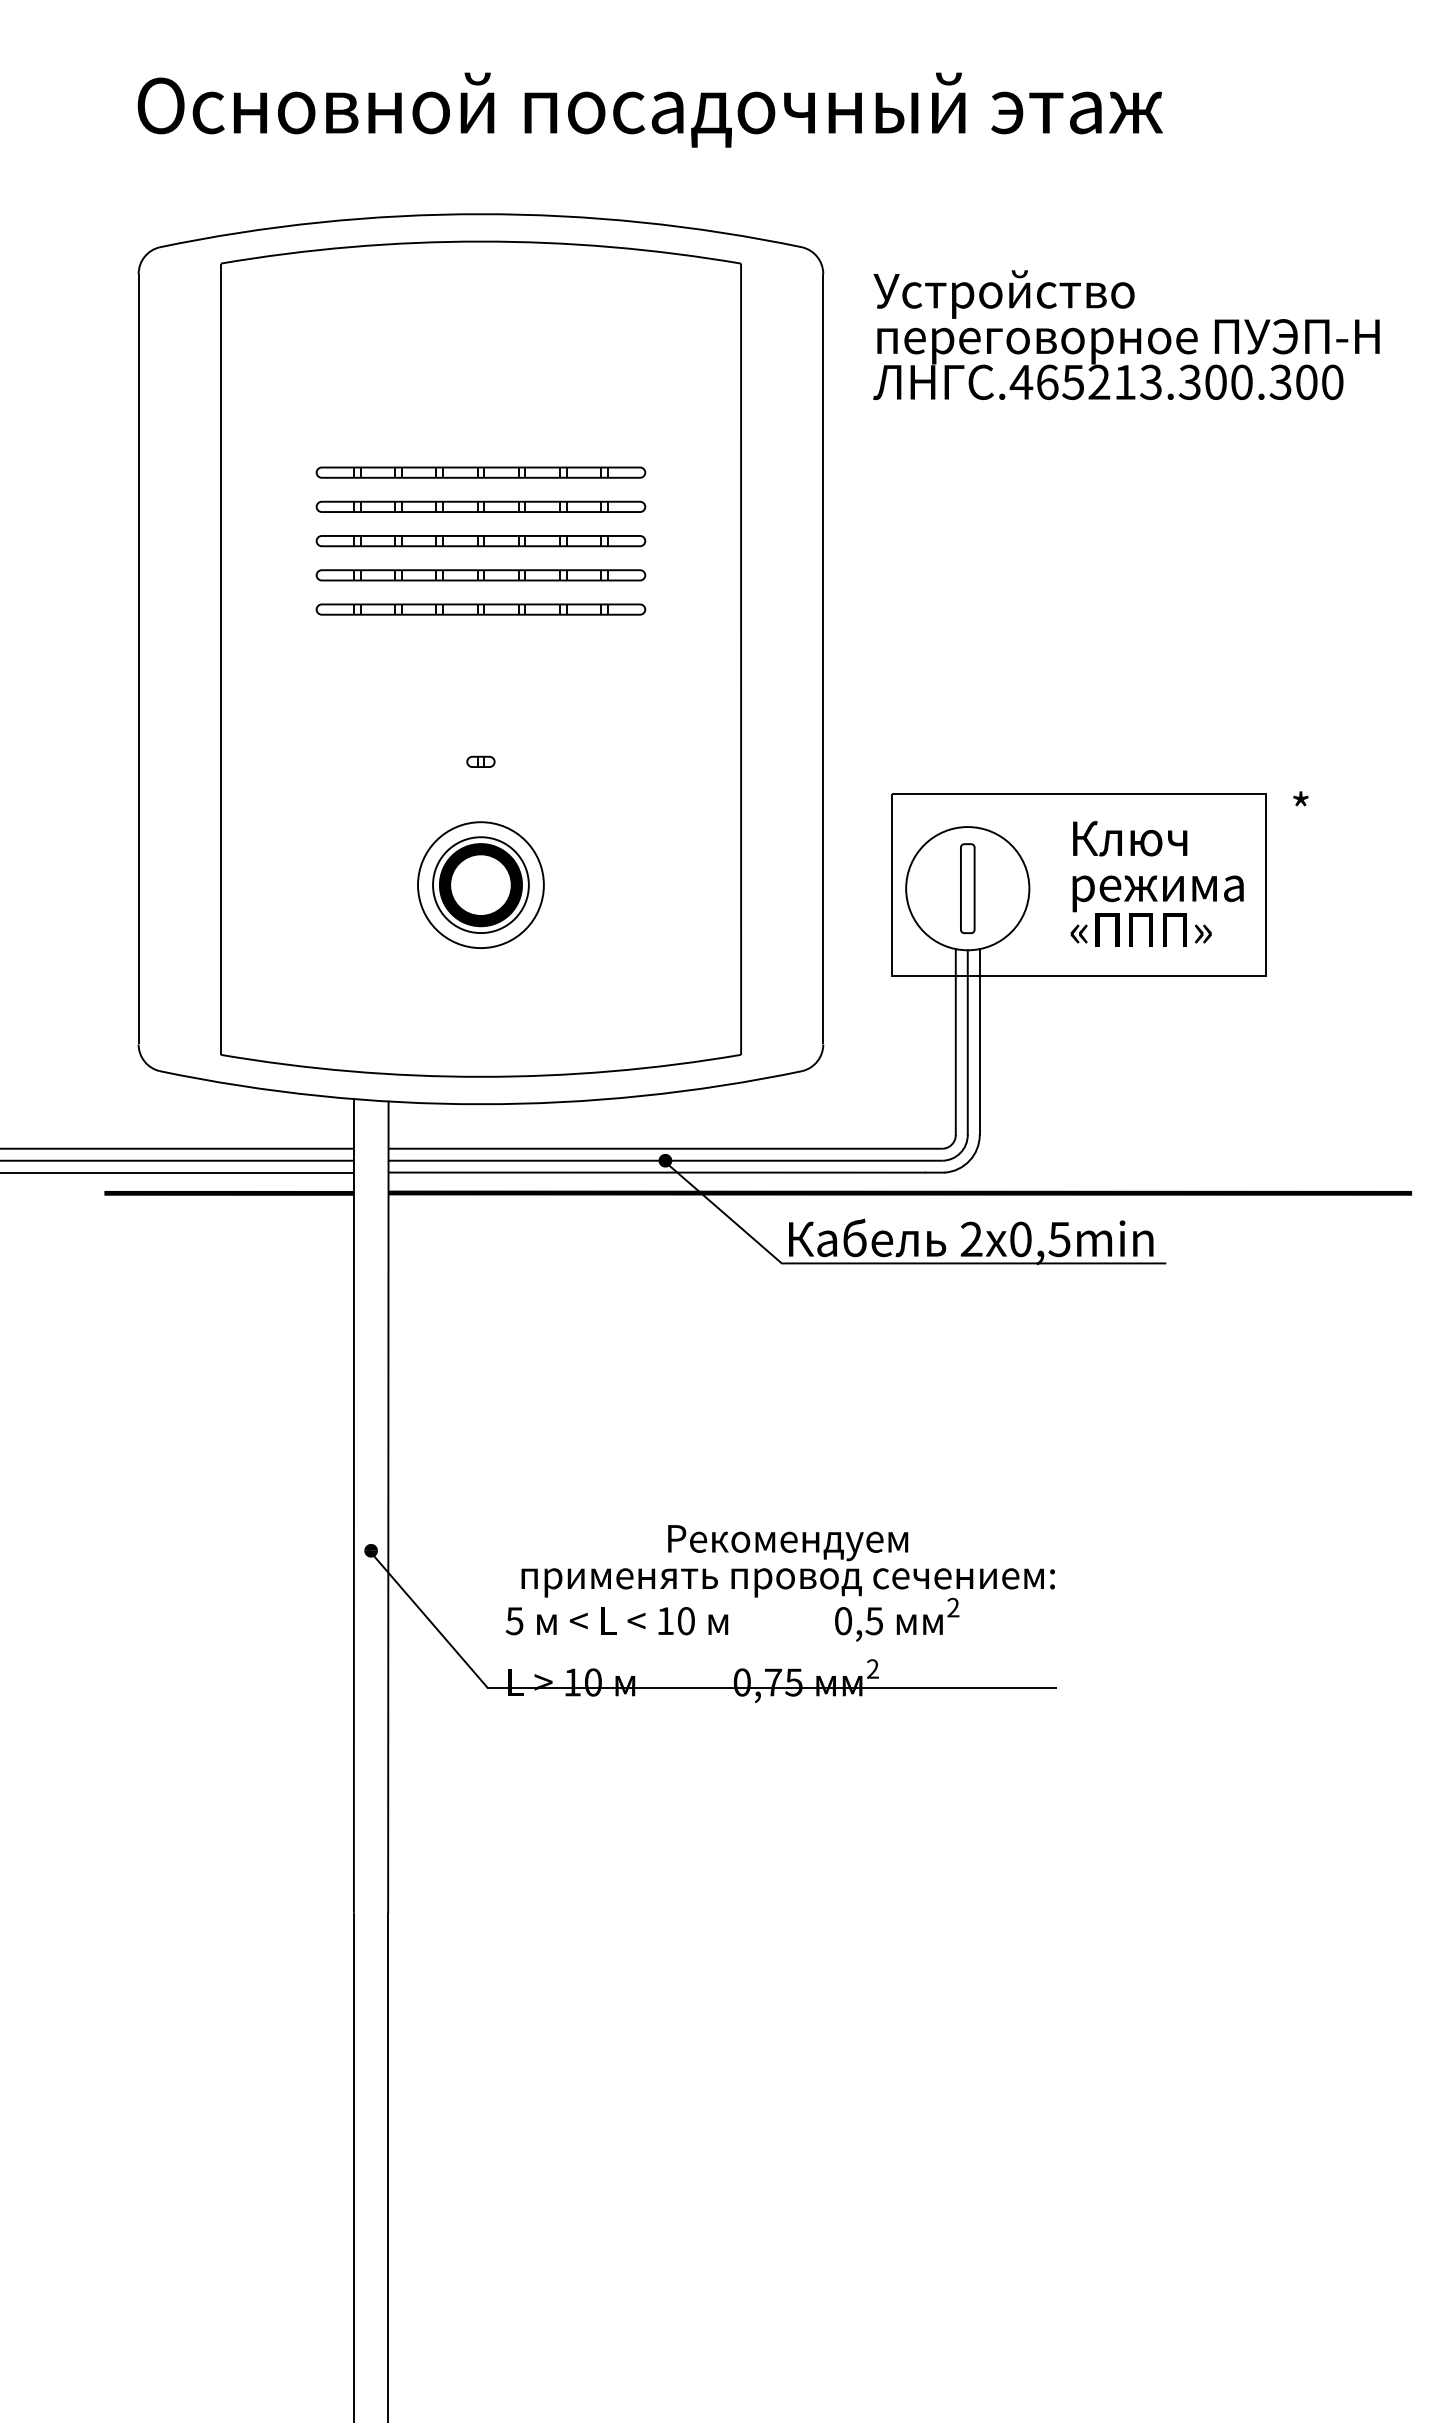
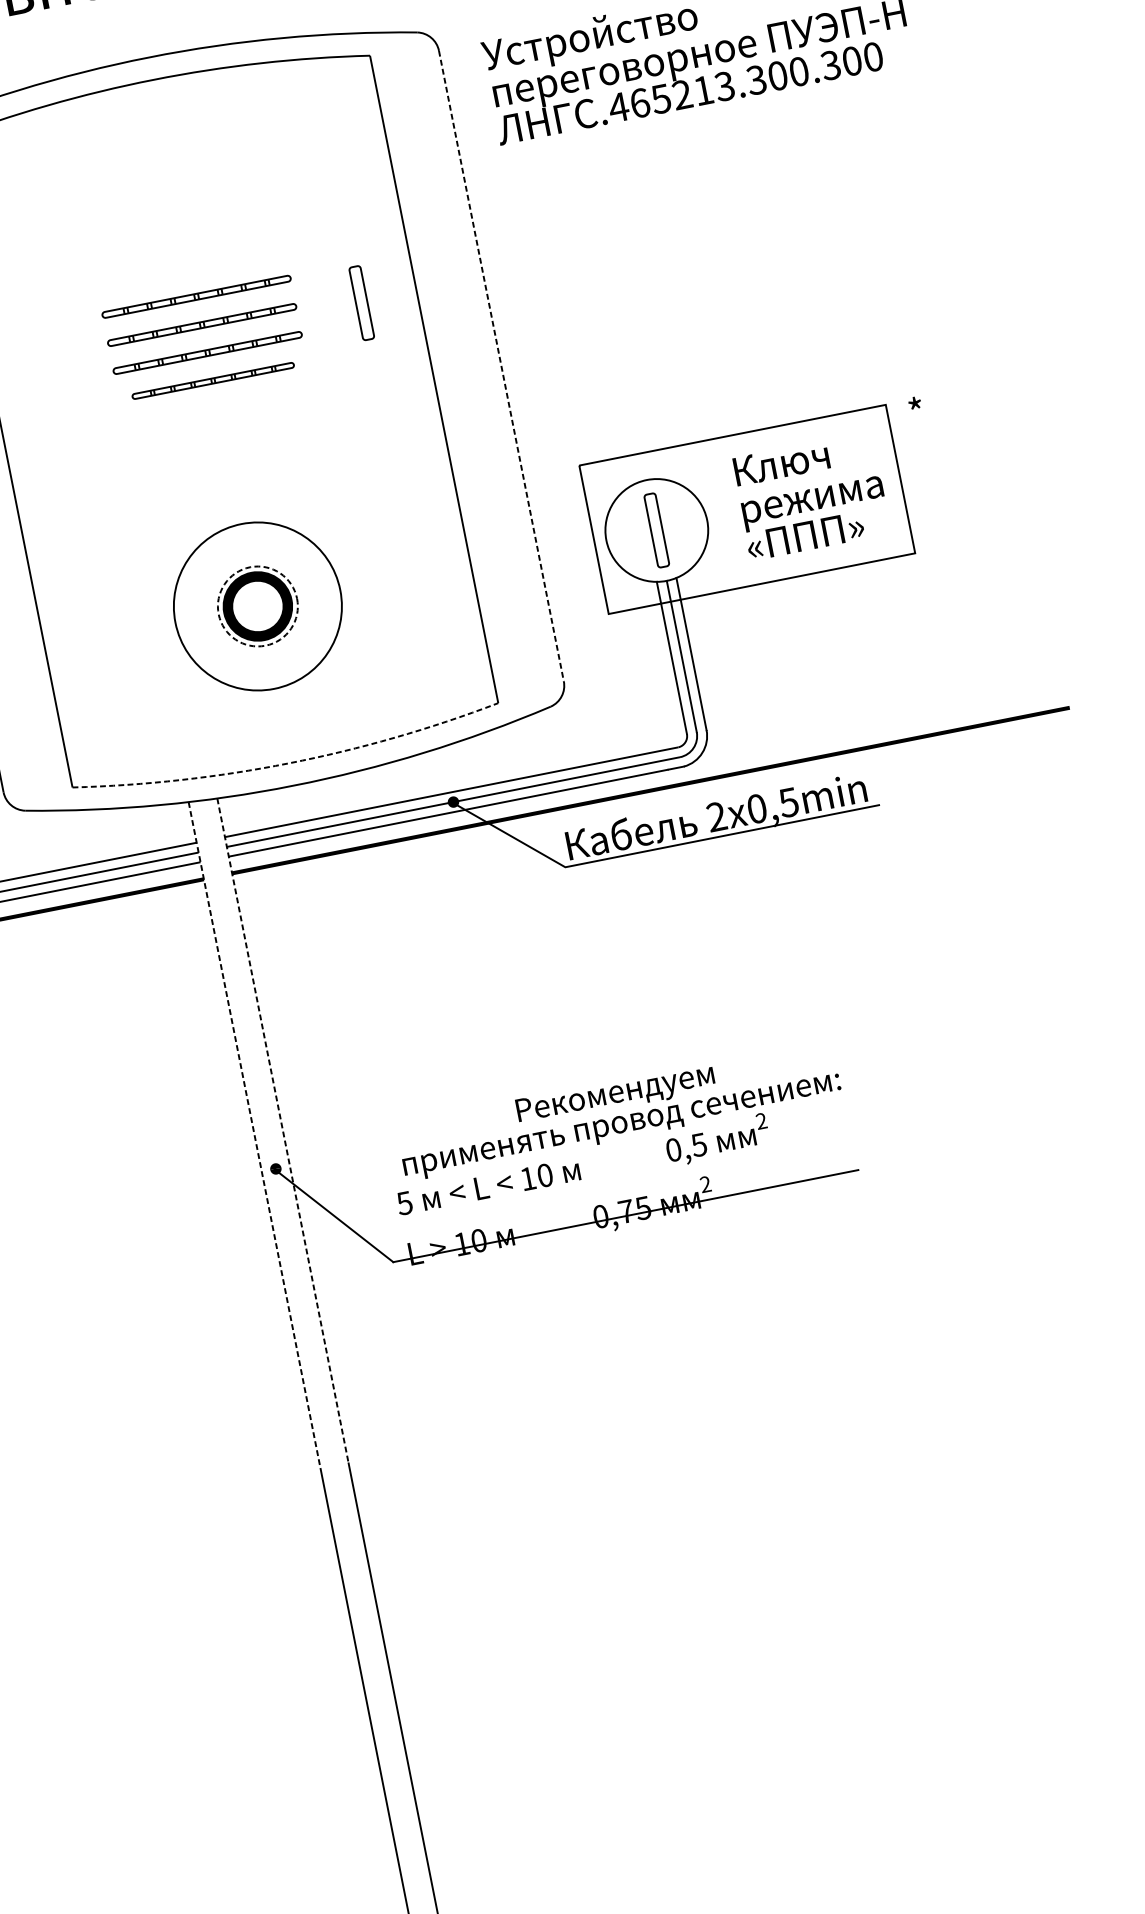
part: (480, 472) -> (190, 268), removed
part: (480, 506) -> (196, 296), size x0.7
part: (480, 541) -> (201, 325), size x0.7
part: (673, 552) -> (361, 303), added
part: (480, 575) -> (207, 353), size x0.7
part: (480, 609) -> (212, 380), size x0.6
line: (823, 659) -> (501, 366), solid -> dashed
part: (480, 761) -> (237, 505), removed
circle: (480, 885) -> (257, 606), size x1.6
circle: (480, 885) -> (257, 606), solid -> dashed
arc: (480, 1076) -> (288, 763), solid -> dashed
line: (353, 1505) -> (254, 1134), solid -> dashed
line: (388, 1507) -> (283, 1130), solid -> dashed

